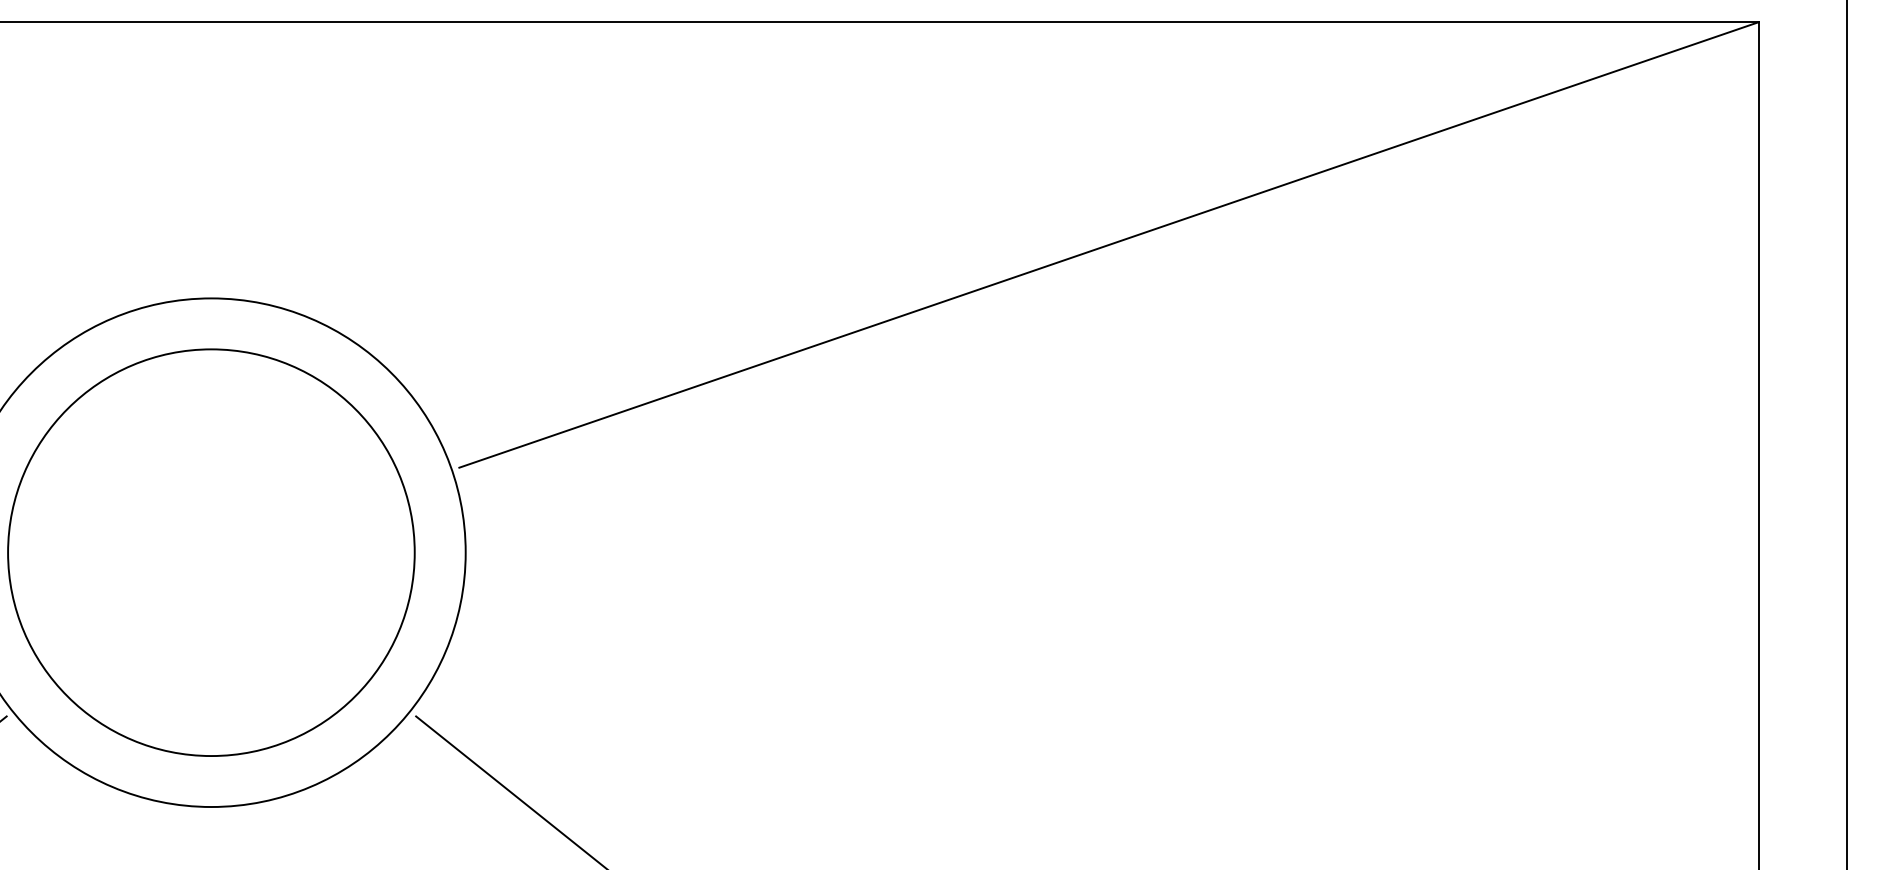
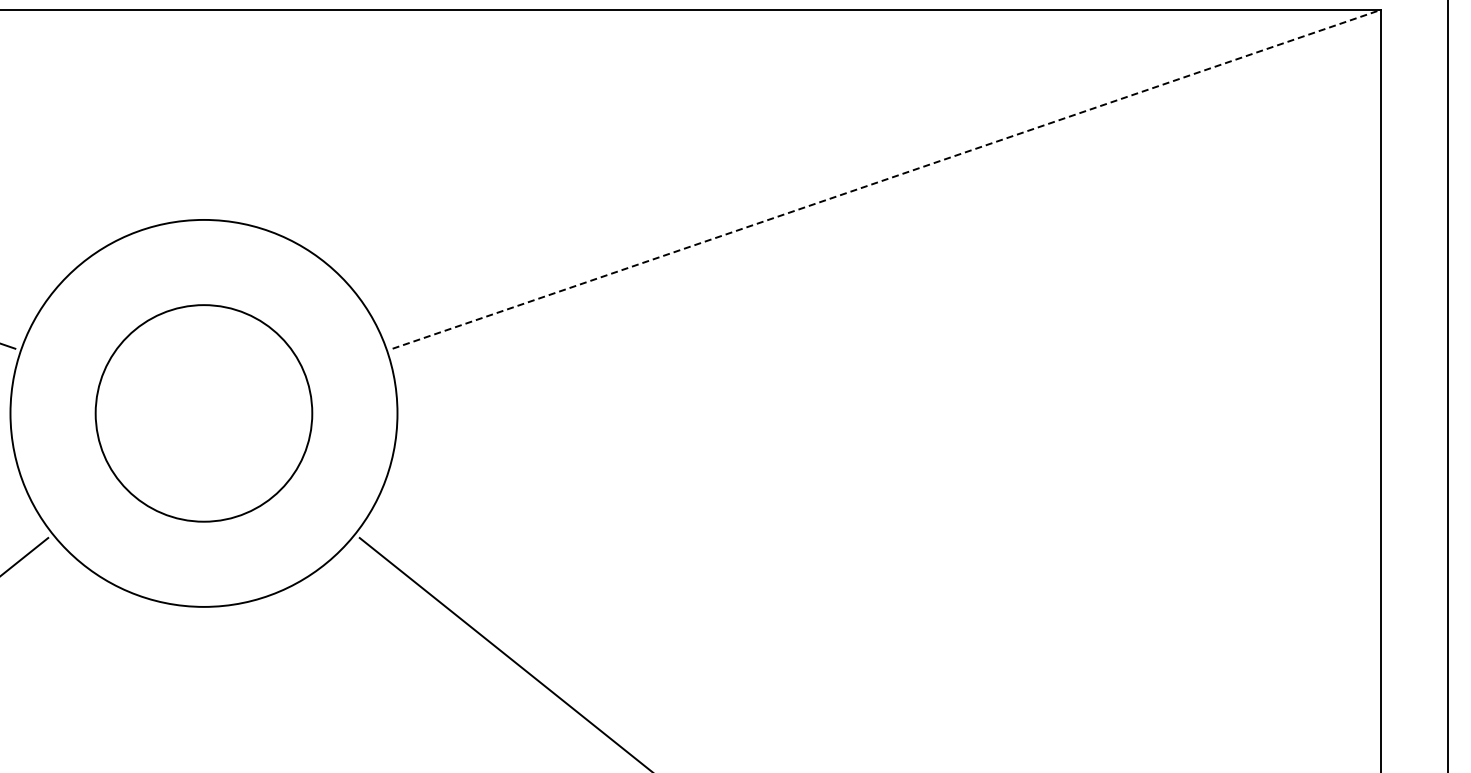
line: (1108, 245) -> (886, 179), solid -> dashed
circle: (210, 552) -> (203, 413), size x0.7

